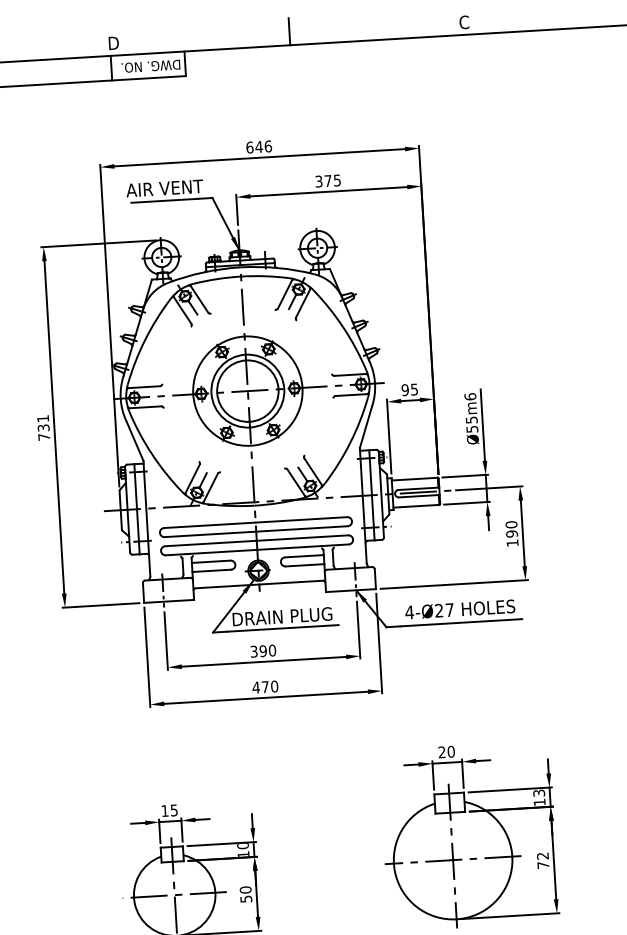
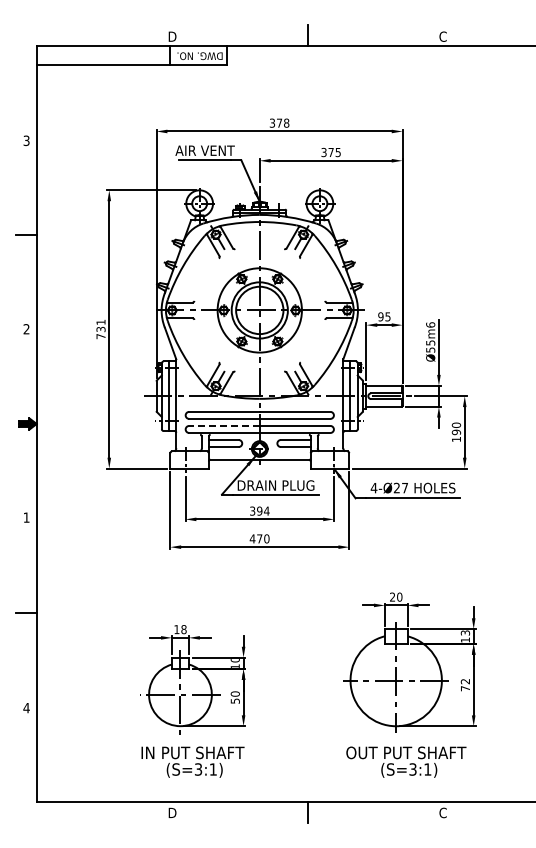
text: (258, 146) -> (279, 122), 646 -> 378
line: (209, 542) -> (223, 425), solid -> dashed
text: (271, 649) -> (266, 510), 390 -> 394
text: (173, 810) -> (183, 629), 15 -> 18

